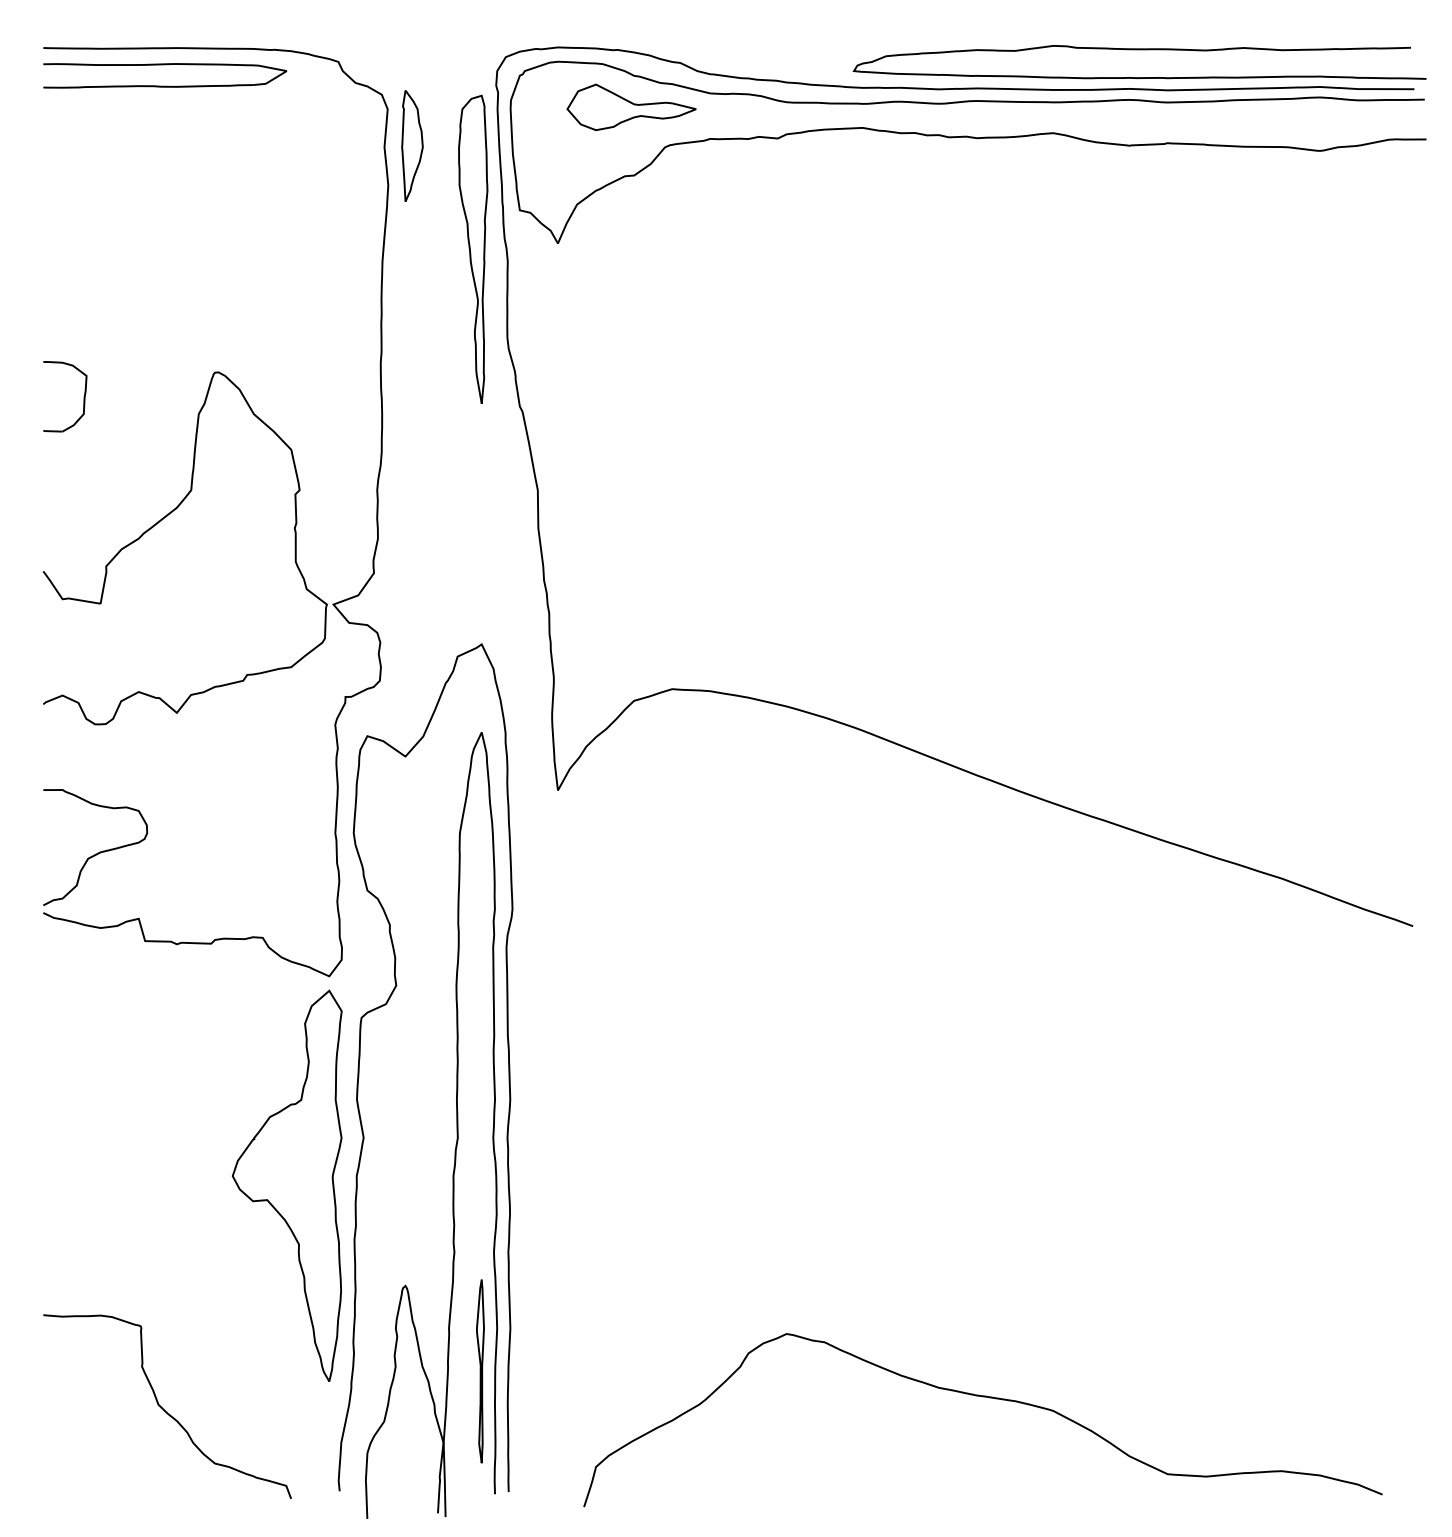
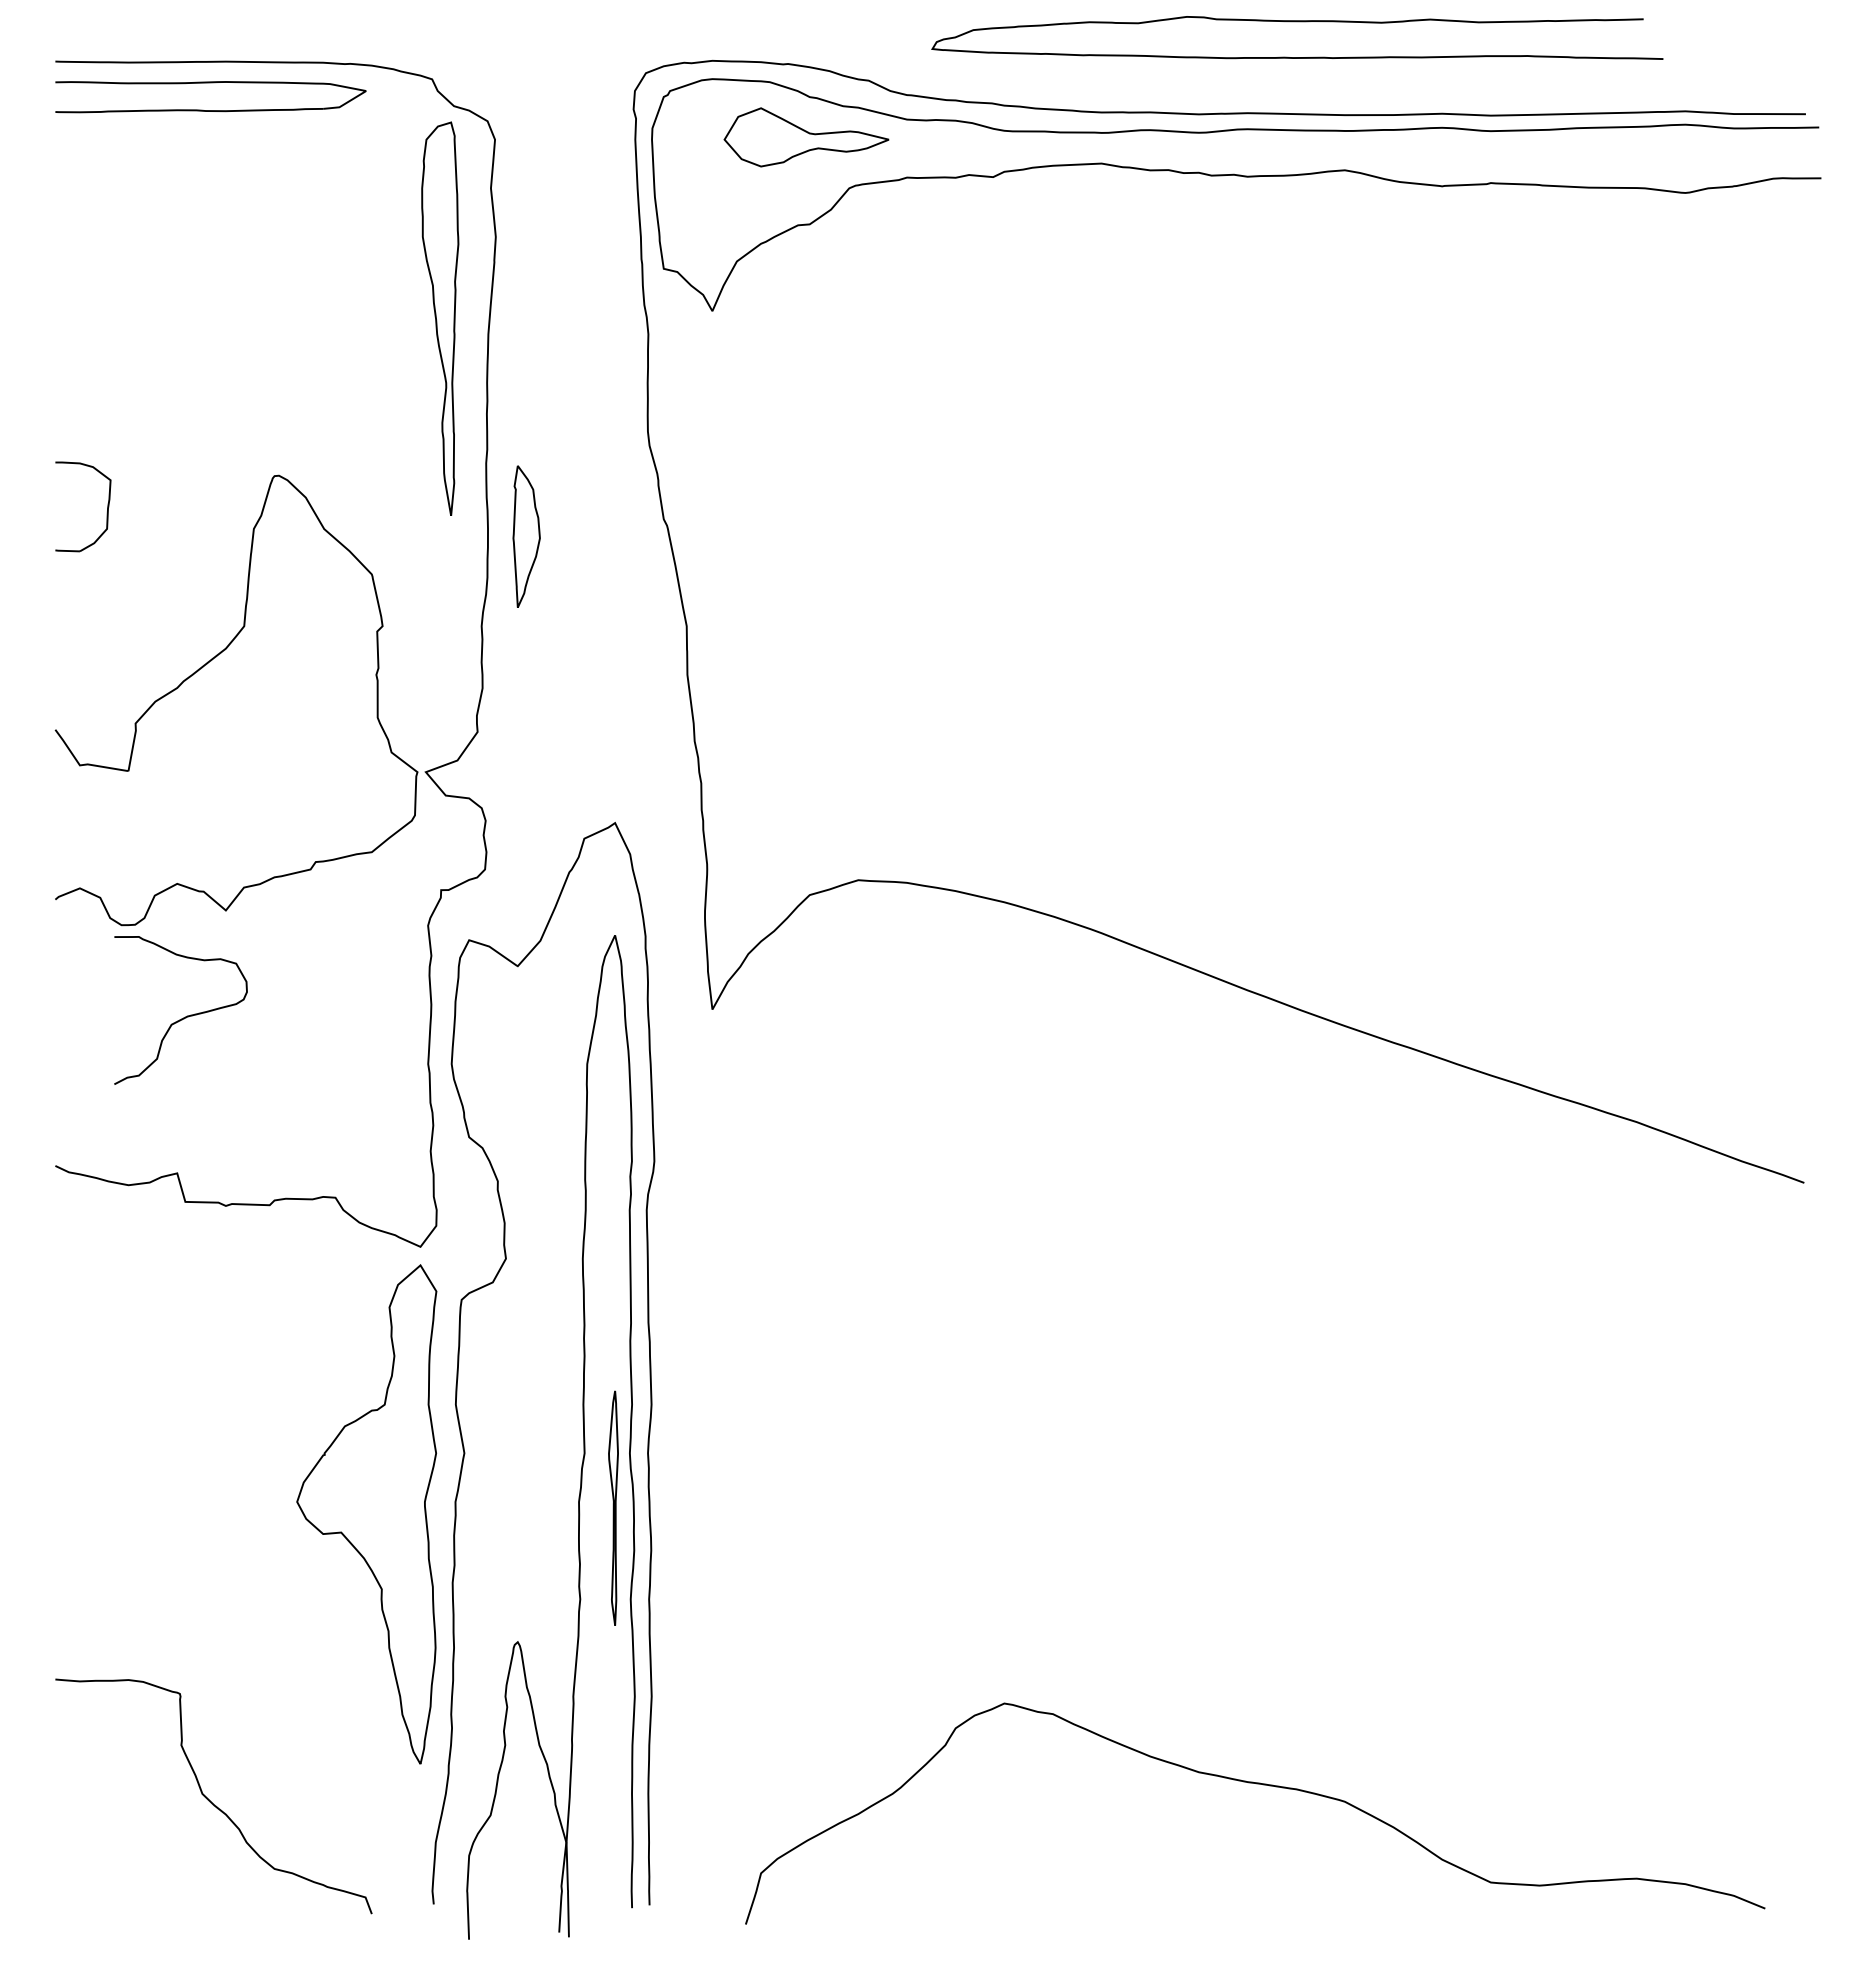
curve: (1139, 50) -> (1297, 22), moved
part: (412, 145) -> (526, 536), moved
part: (473, 249) -> (440, 318), moved
curve: (97, 853) -> (183, 1017), moved
part: (480, 1370) -> (613, 1507), moved

